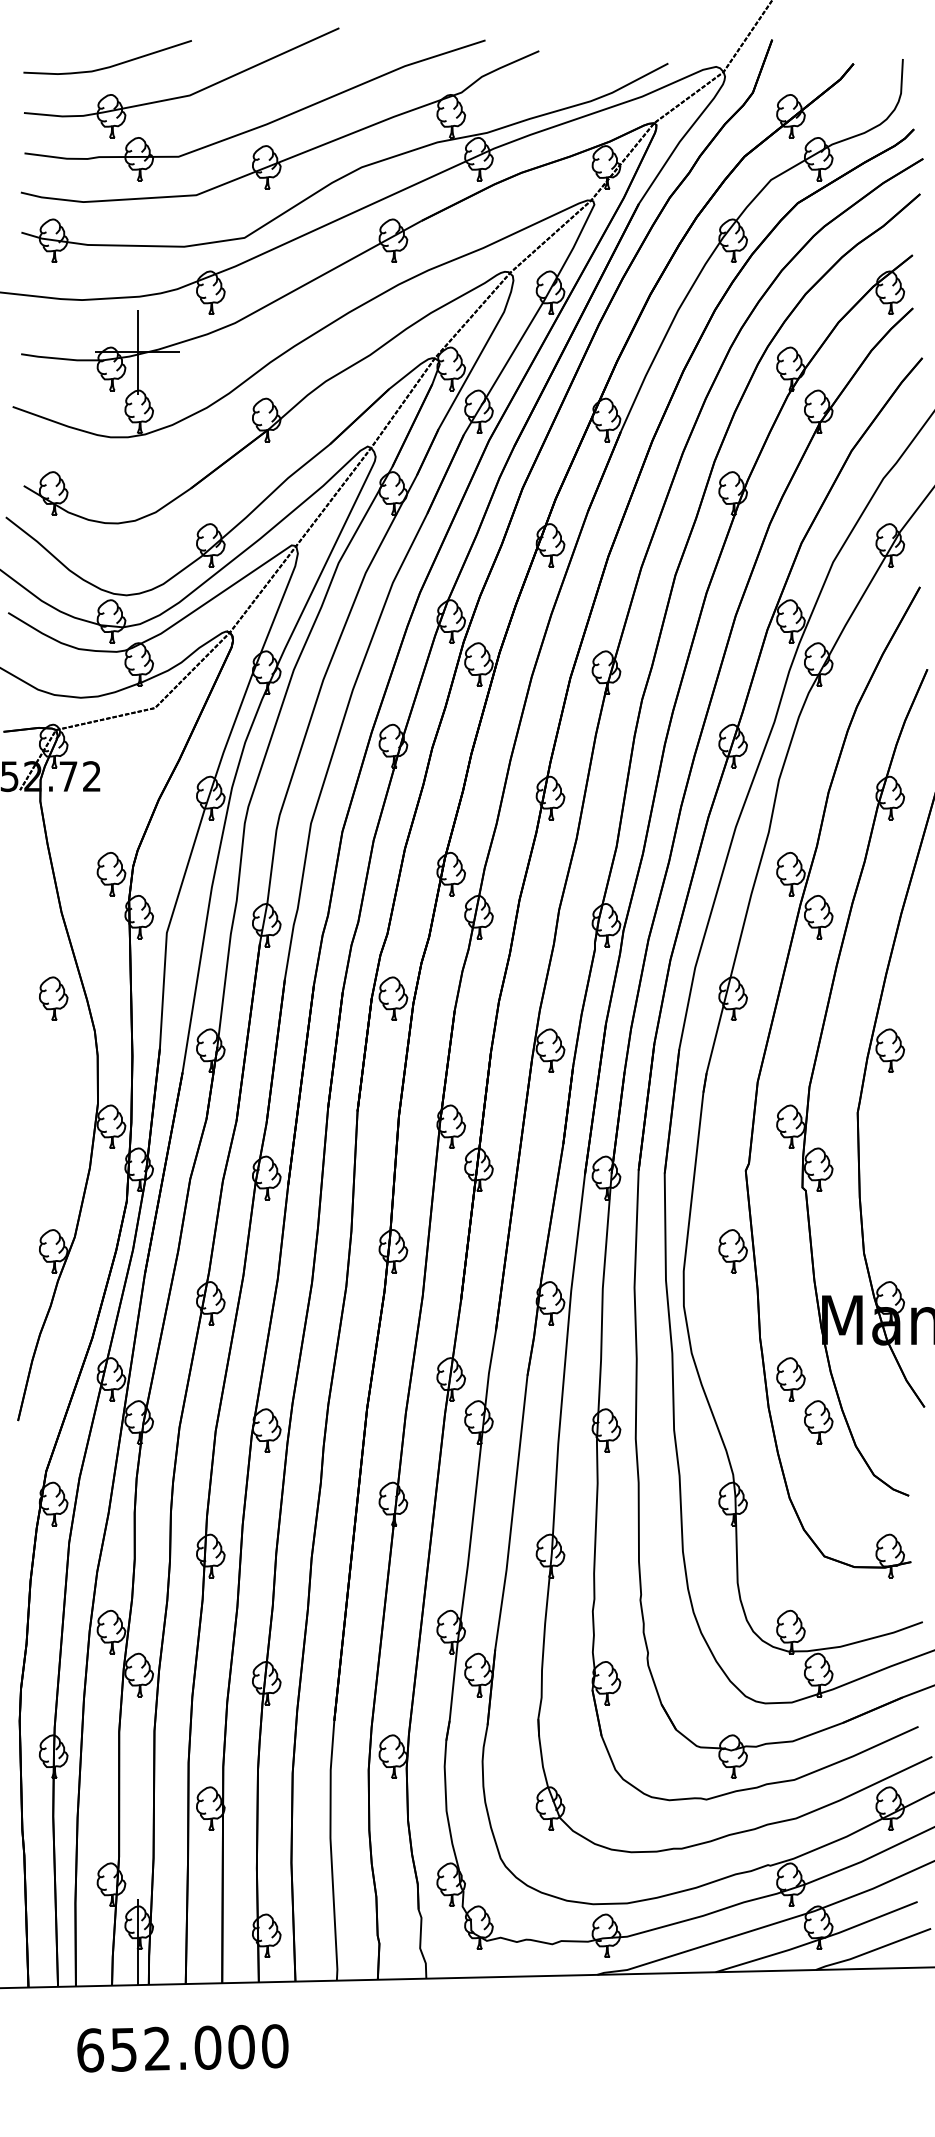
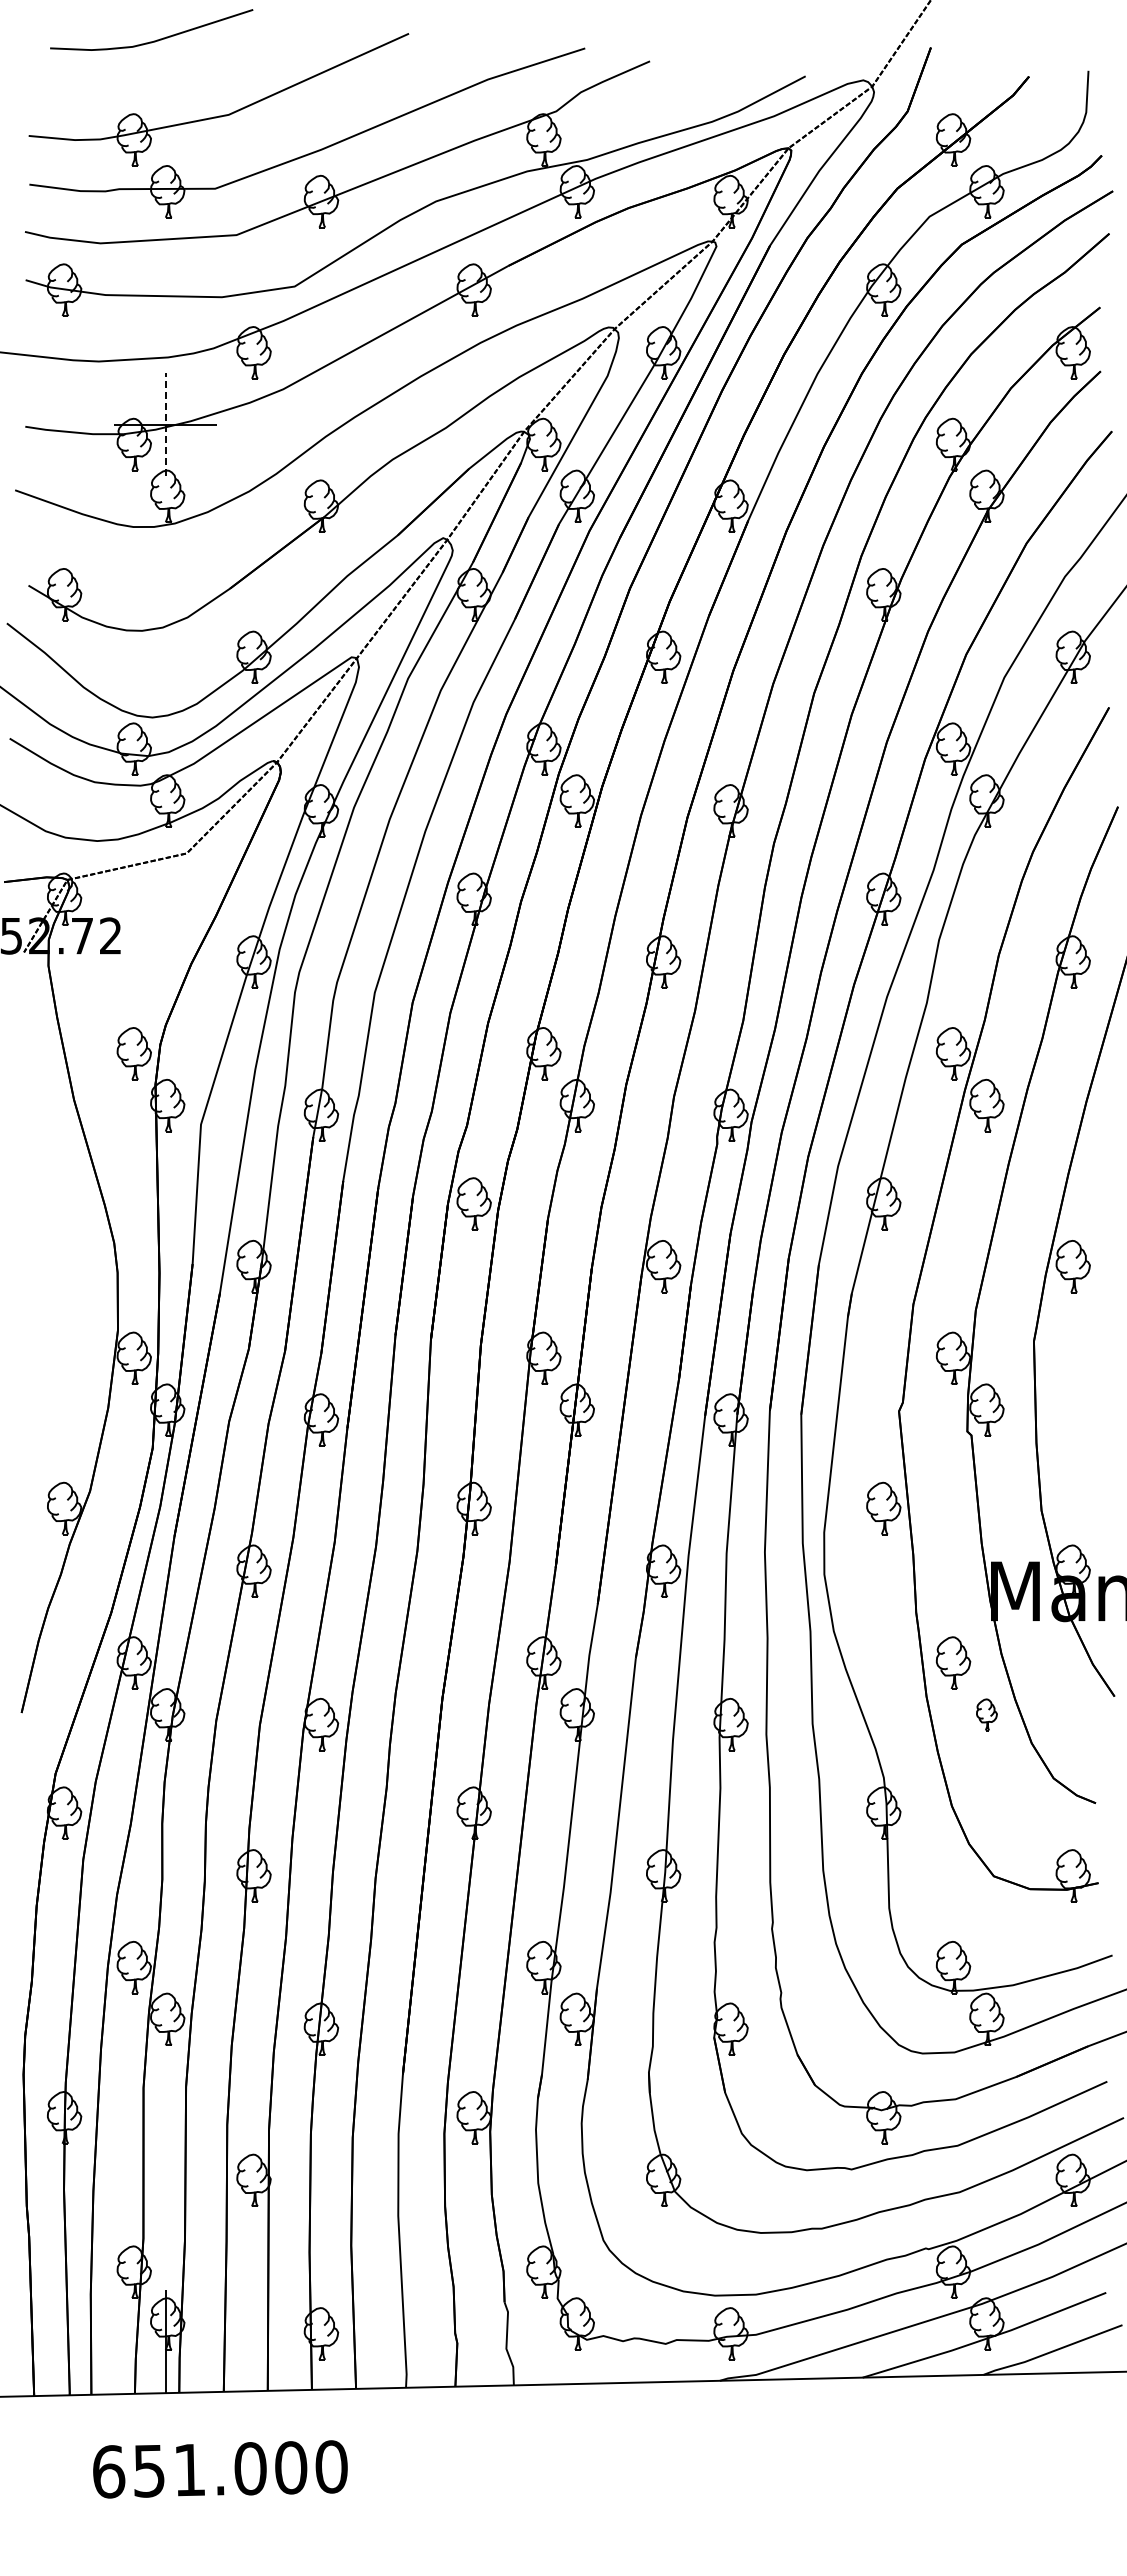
curve: (109, 66) -> (153, 40), moved
line: (137, 352) -> (165, 424), solid -> dashed
part: (53, 998) -> (64, 1203), removed
part: (818, 1422) -> (986, 1714), size x0.6
text: (157, 2048) -> (189, 2469), 652.000 -> 651.000

